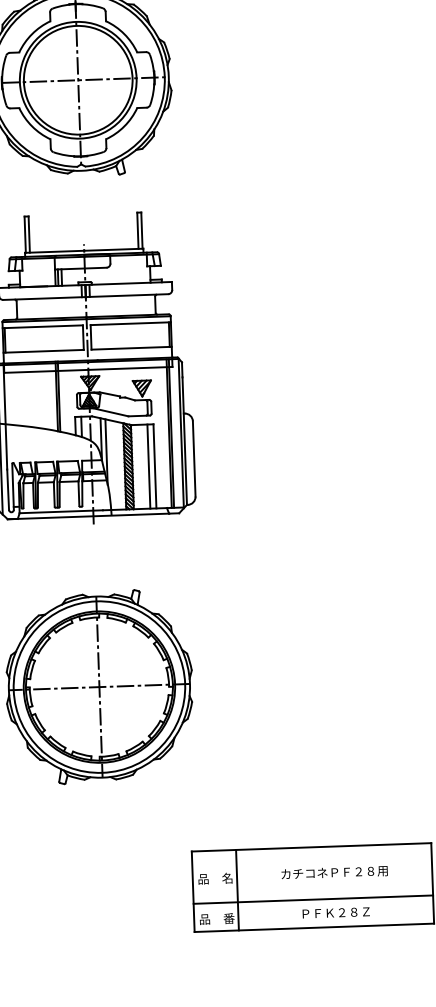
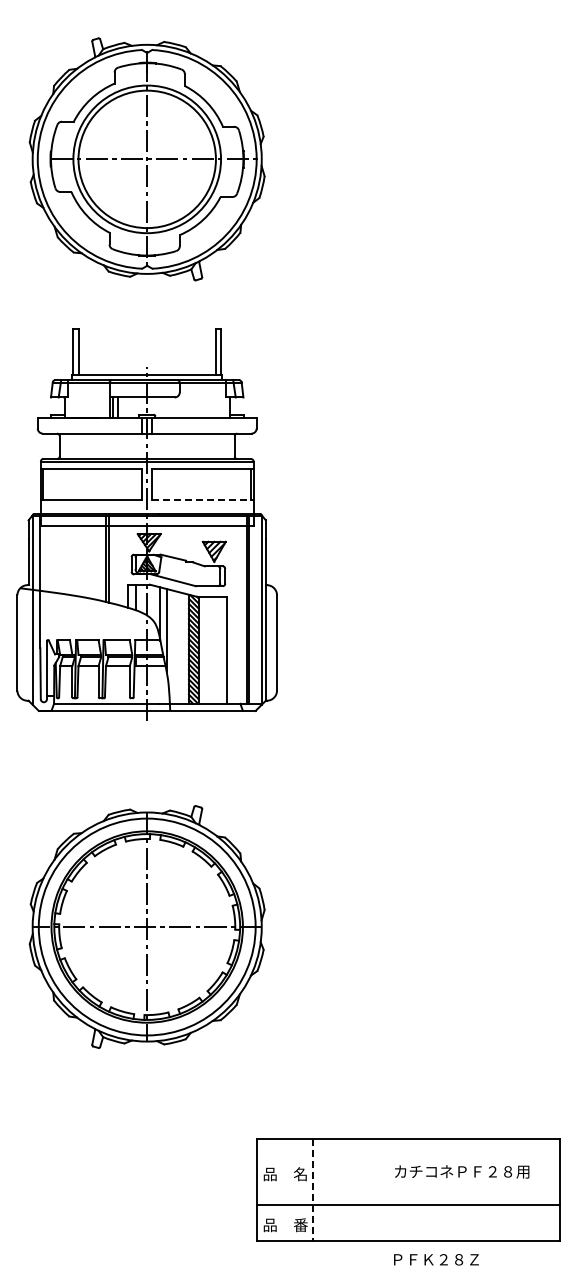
line: (131, 348) -> (202, 500), solid -> dashed
line: (148, 466) -> (219, 650), removed
text: (334, 872) -> (462, 1171), moved
line: (237, 890) -> (312, 1189), solid -> dashed
text: (336, 912) -> (436, 1259), moved

